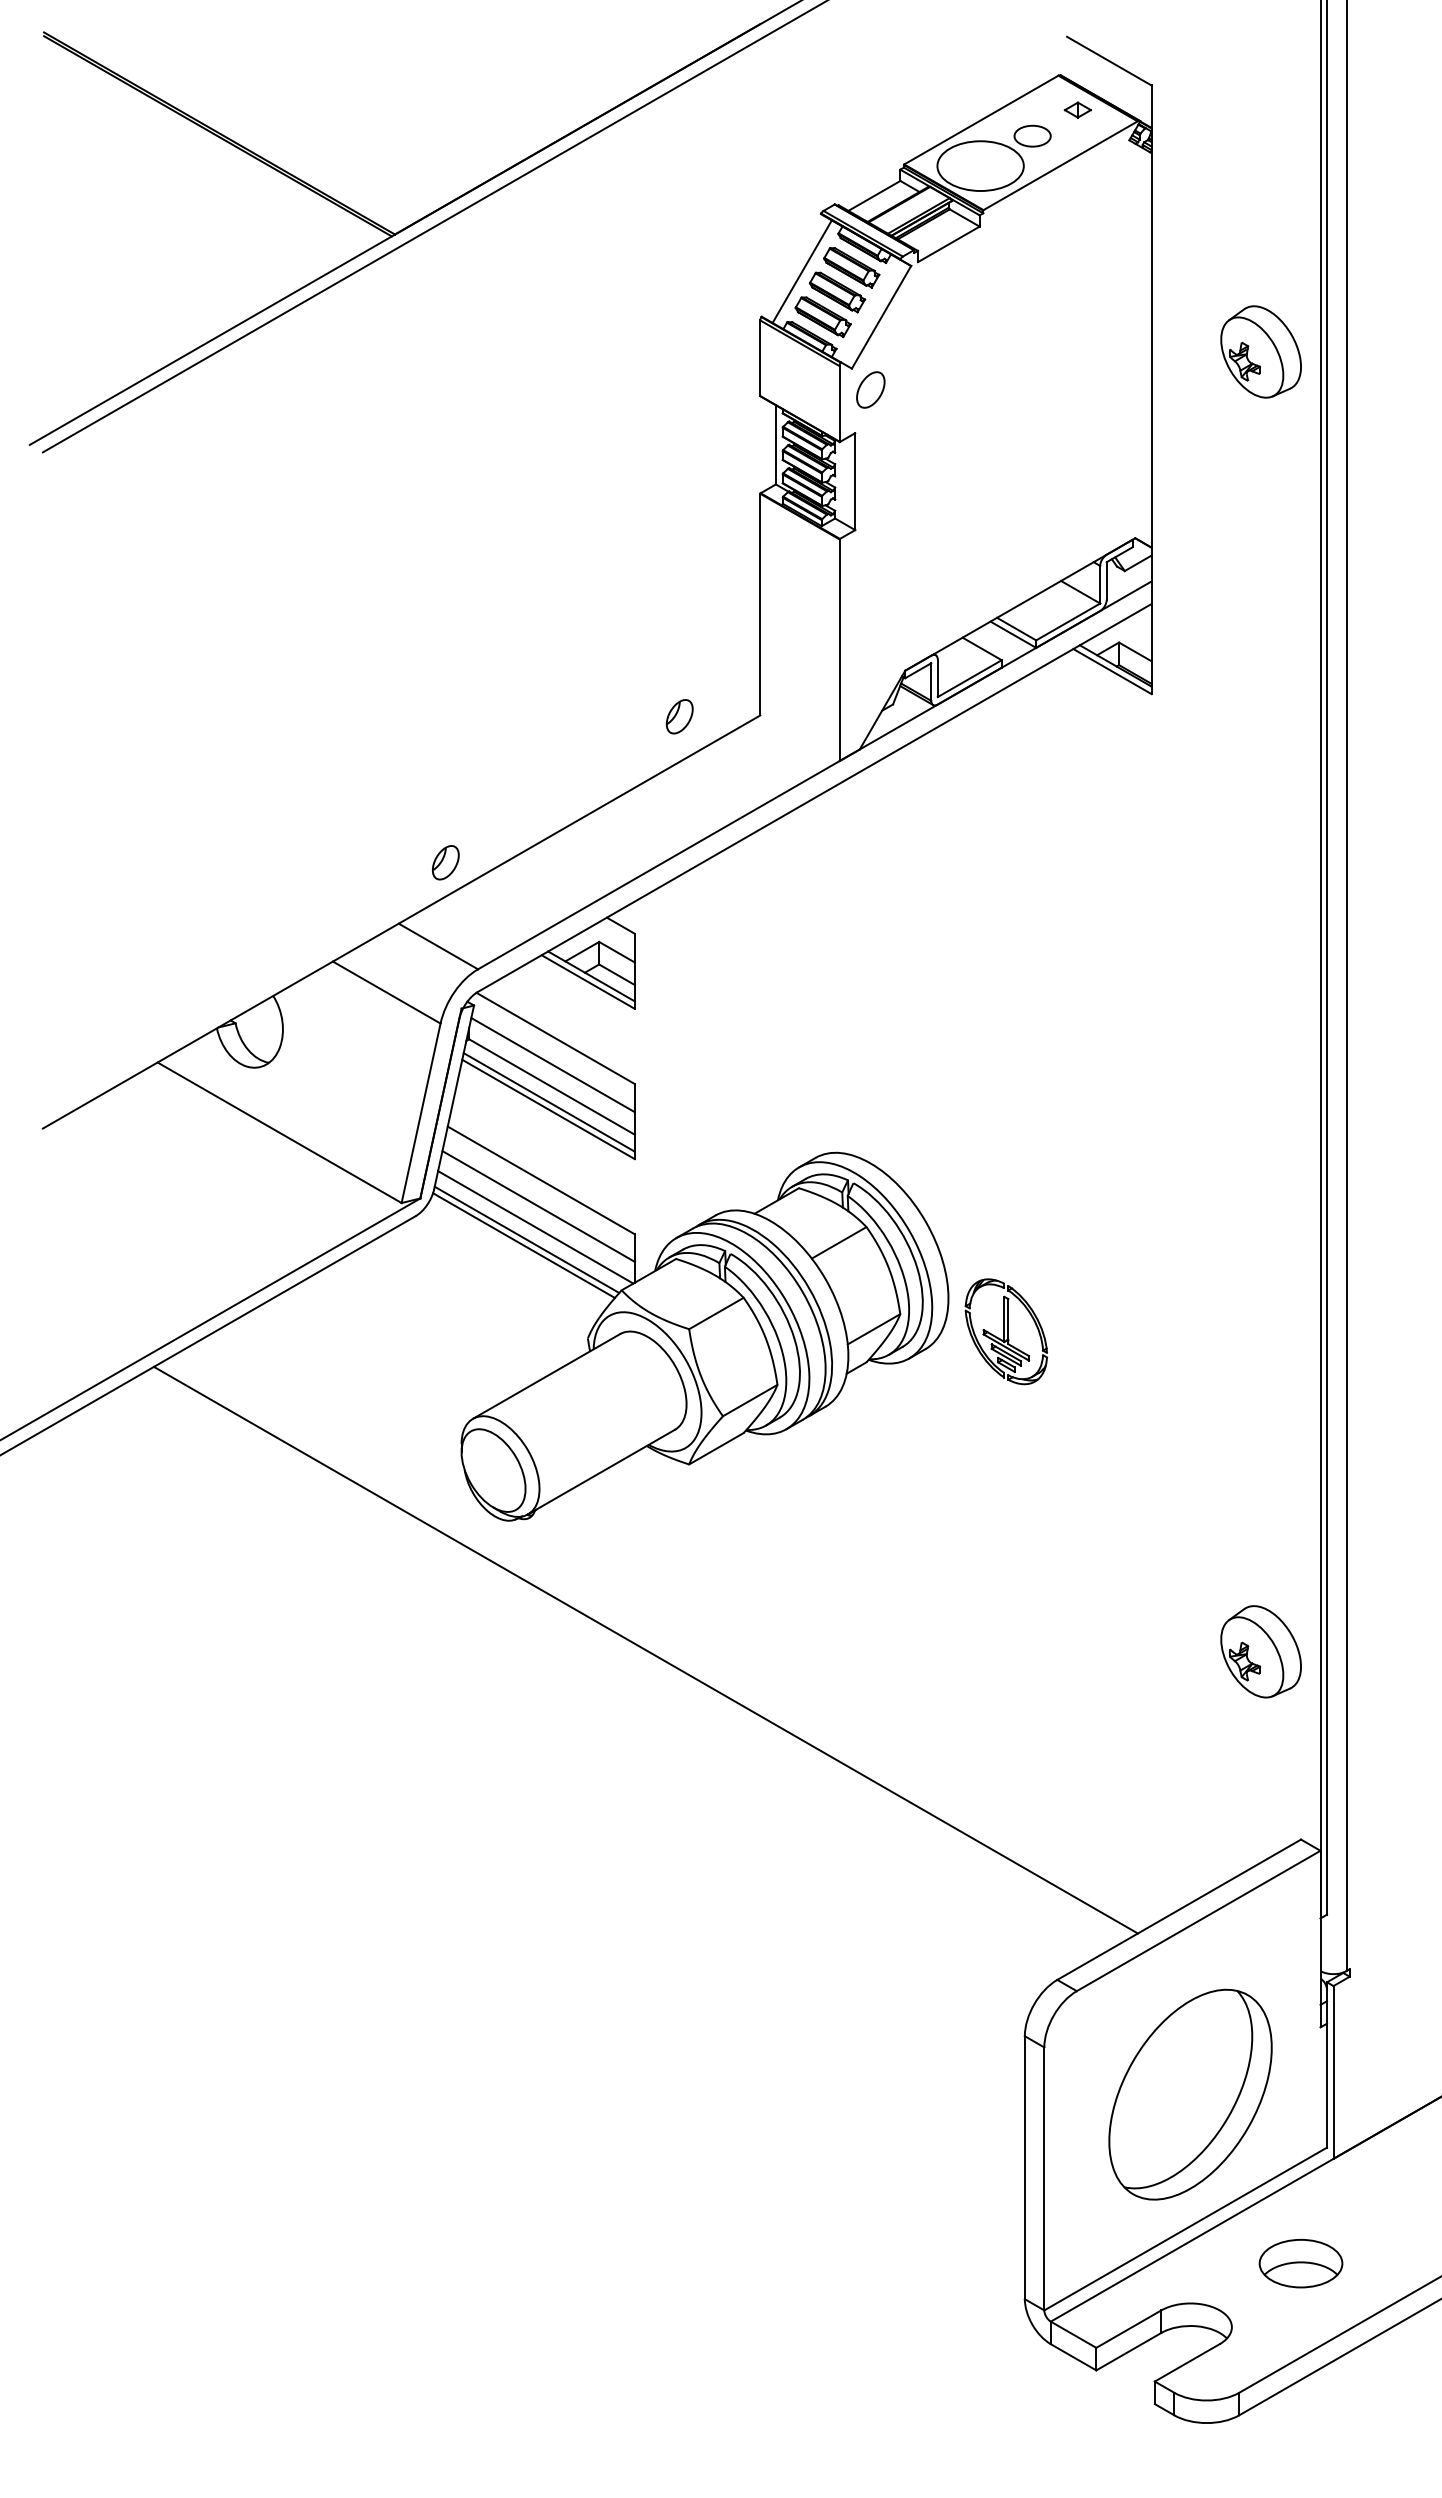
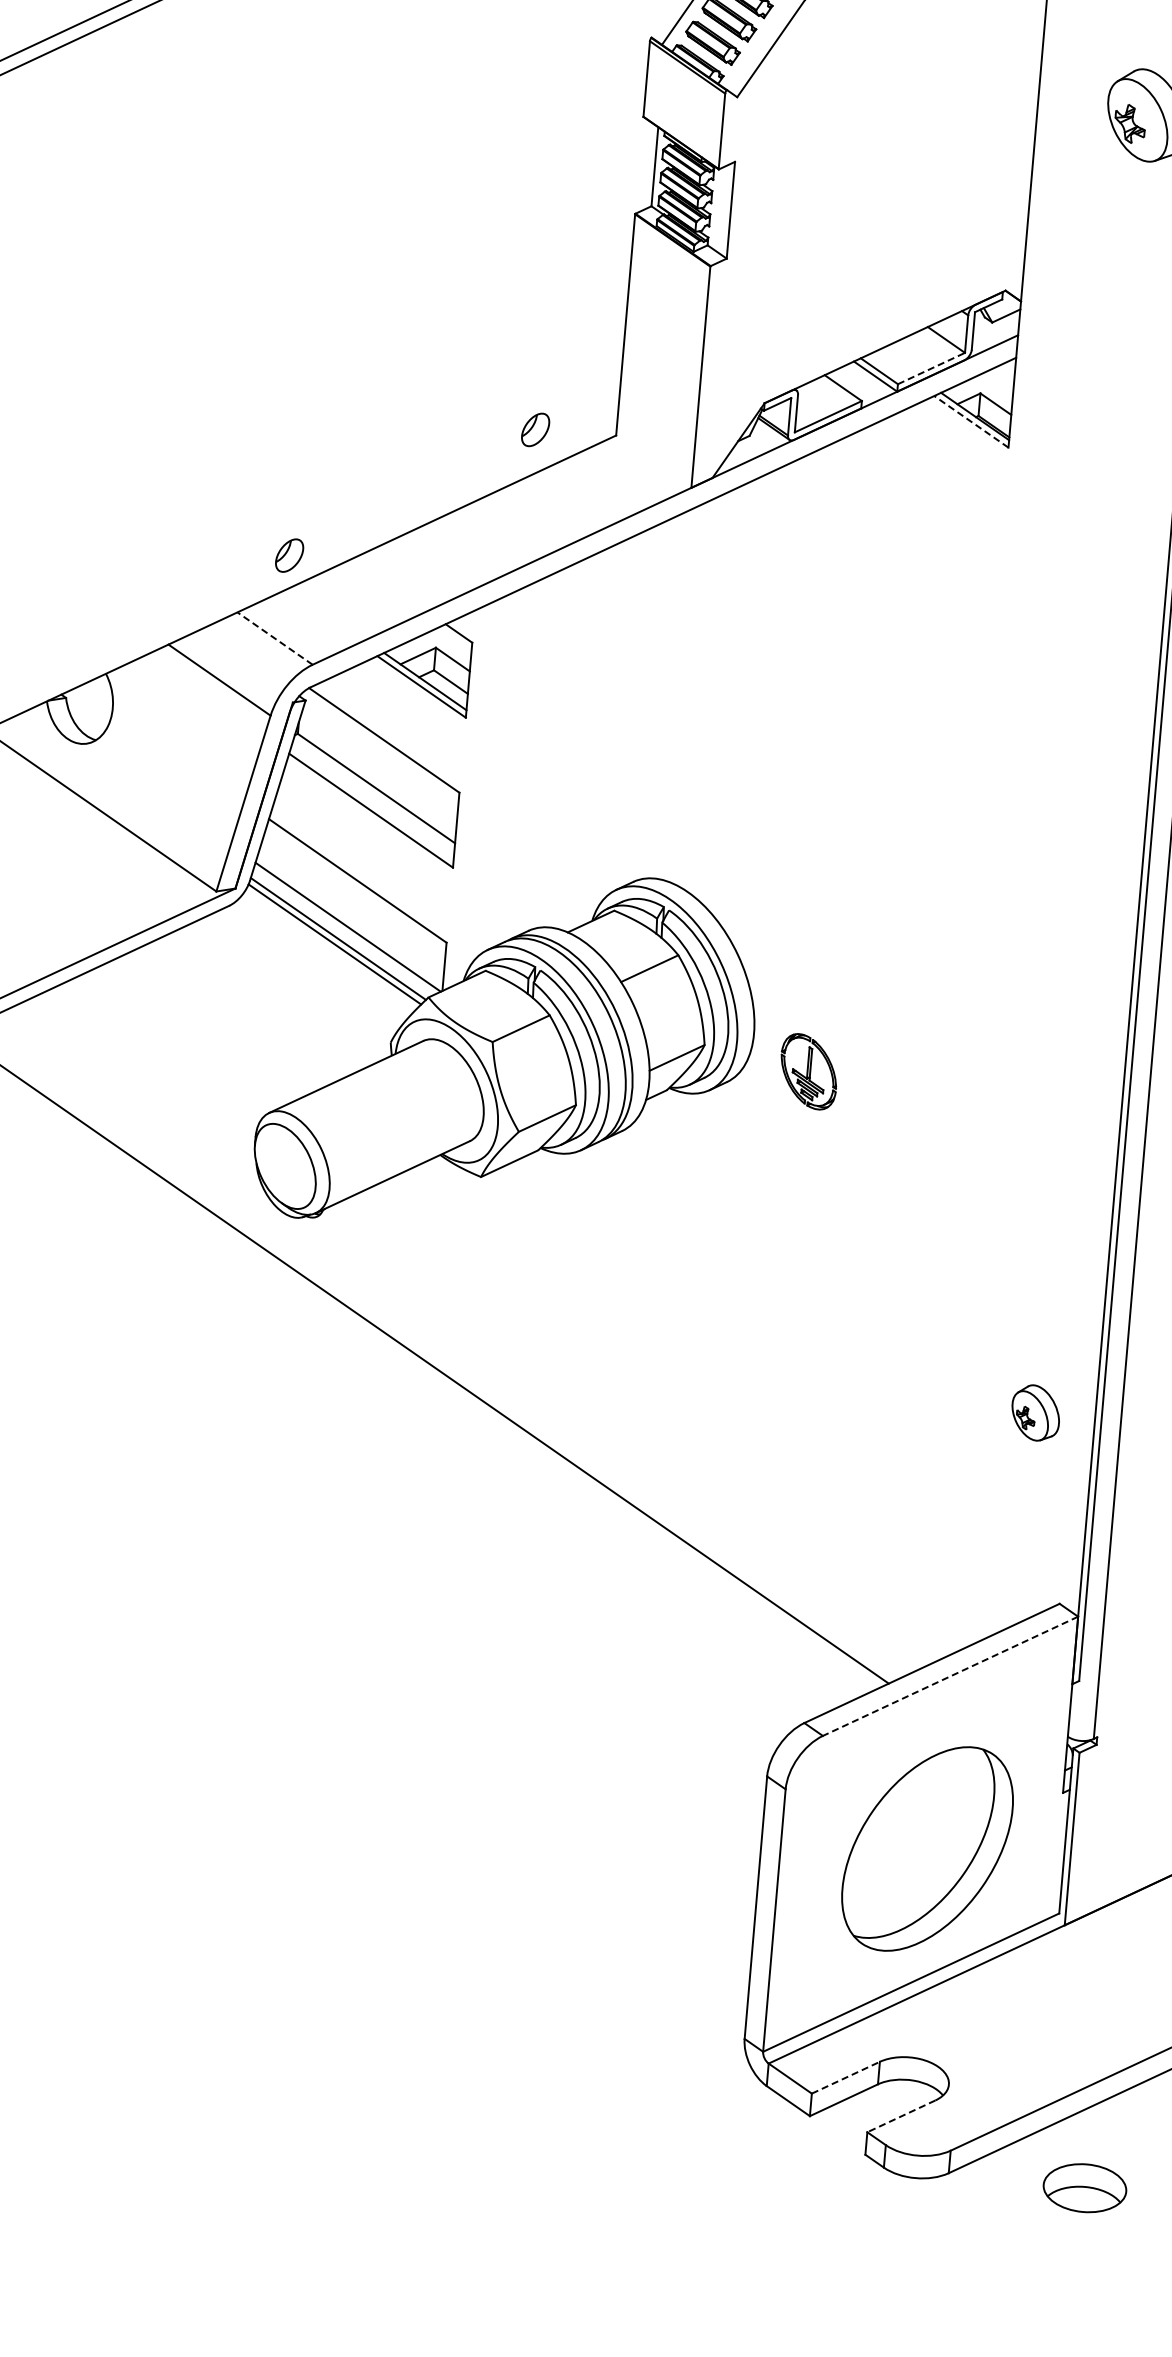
part: (870, 389) -> (754, 119), removed
line: (1068, 621) -> (931, 368), solid -> dashed
line: (1112, 671) -> (971, 421), solid -> dashed
line: (438, 946) -> (275, 638), solid -> dashed
line: (552, 1065) -> (378, 767), removed
line: (548, 1102) -> (371, 803), removed
line: (538, 1206) -> (352, 906), removed
part: (1005, 1331) -> (808, 1071), size x0.7
part: (1260, 1651) -> (1035, 1412), size x0.6
line: (1198, 1920) -> (950, 1675), solid -> dashed
part: (1300, 2263) -> (1084, 2188), moved
line: (1129, 2328) -> (846, 2077), solid -> dashed
line: (1186, 2363) -> (900, 2116), solid -> dashed

